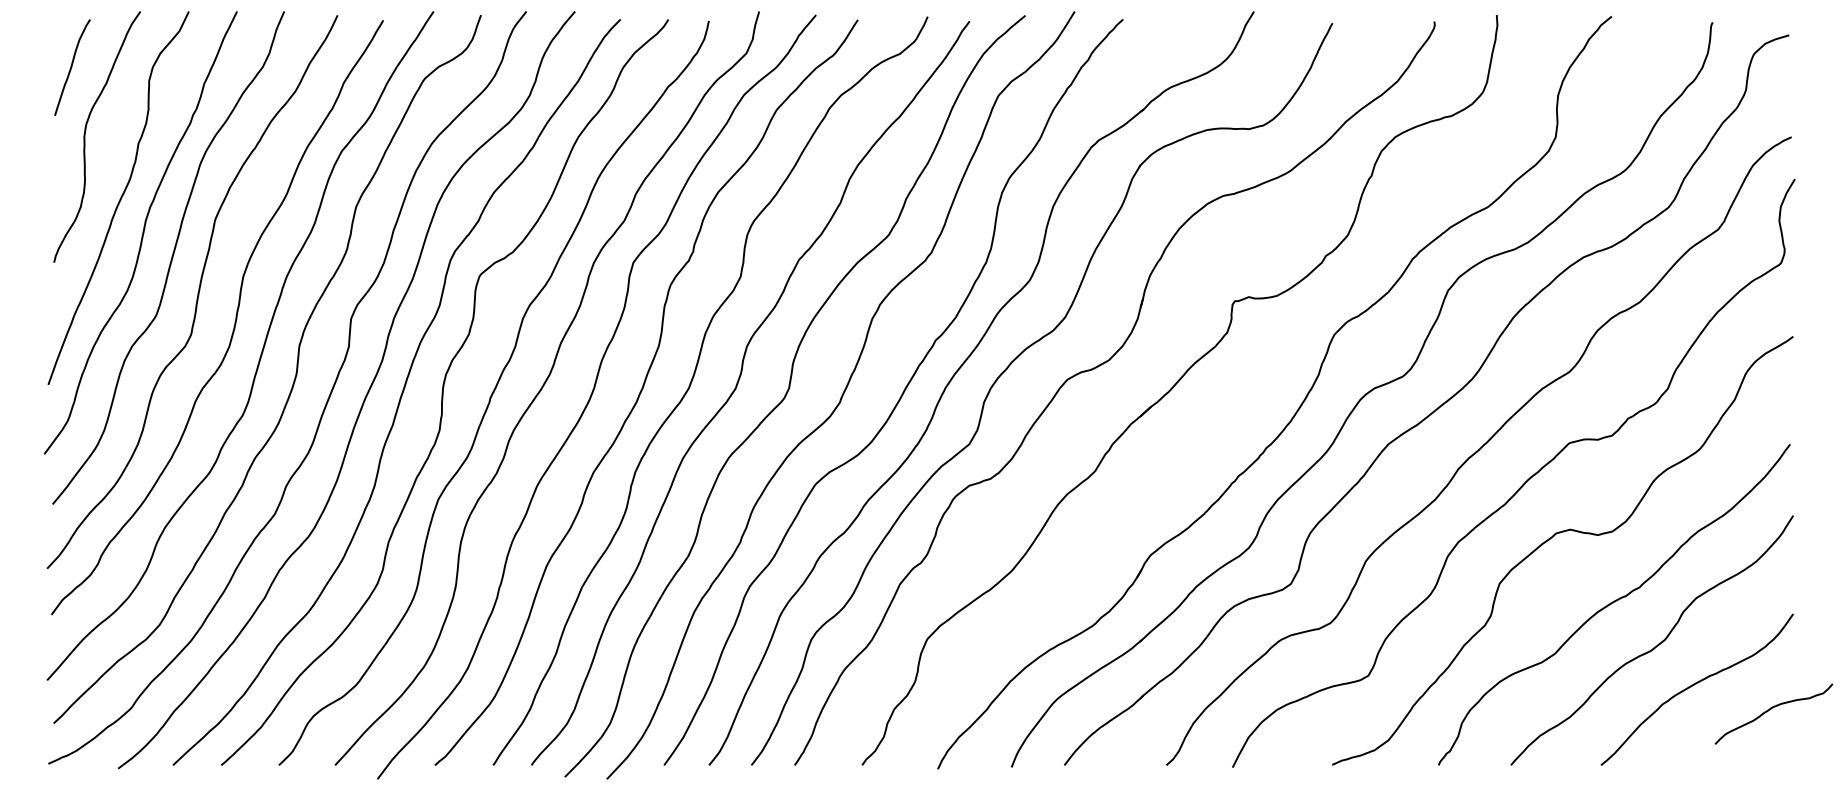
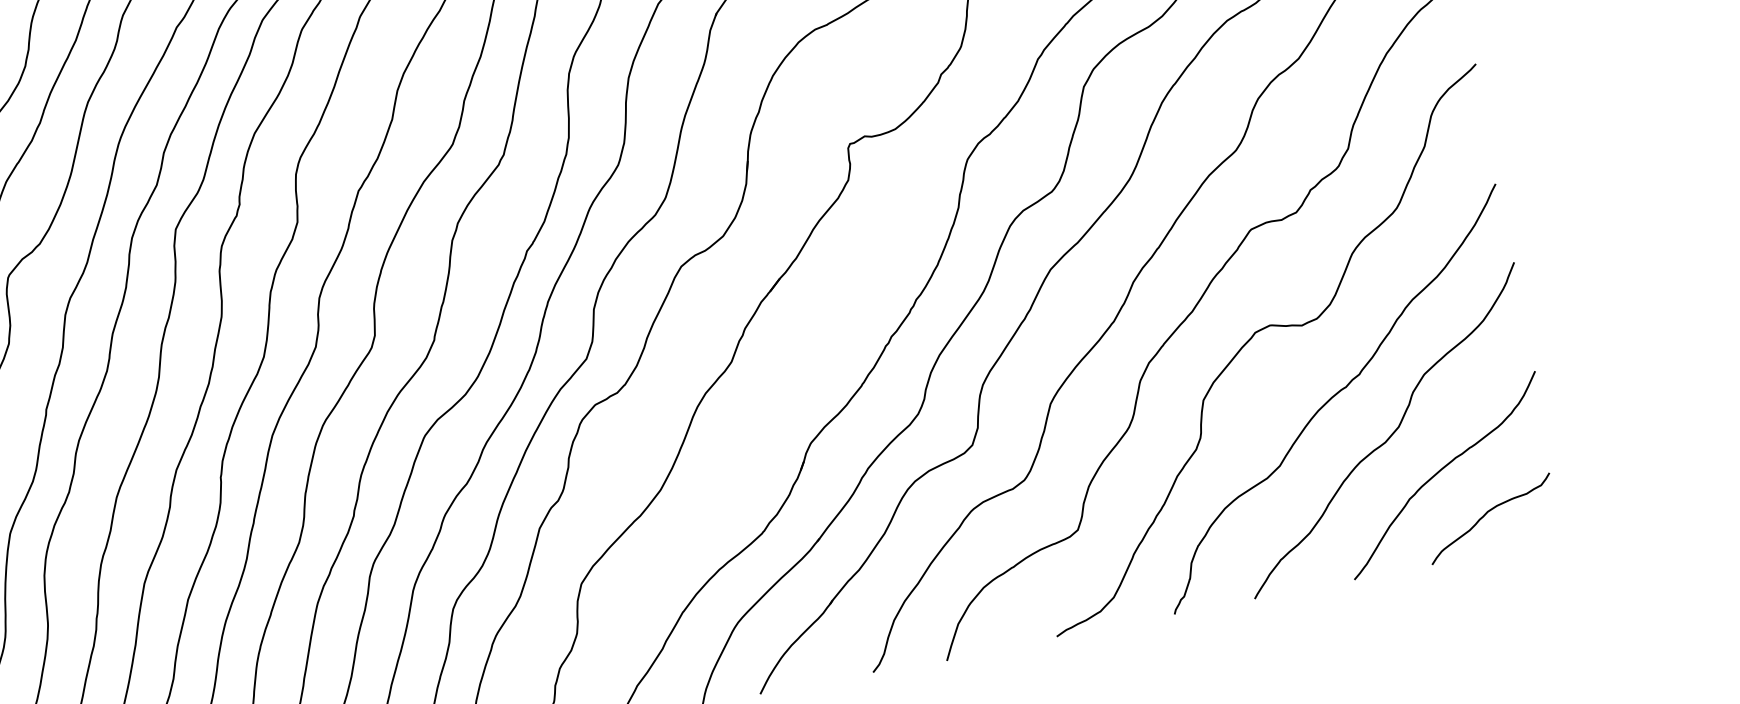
curve: (1770, 710) -> (1486, 515), moved

